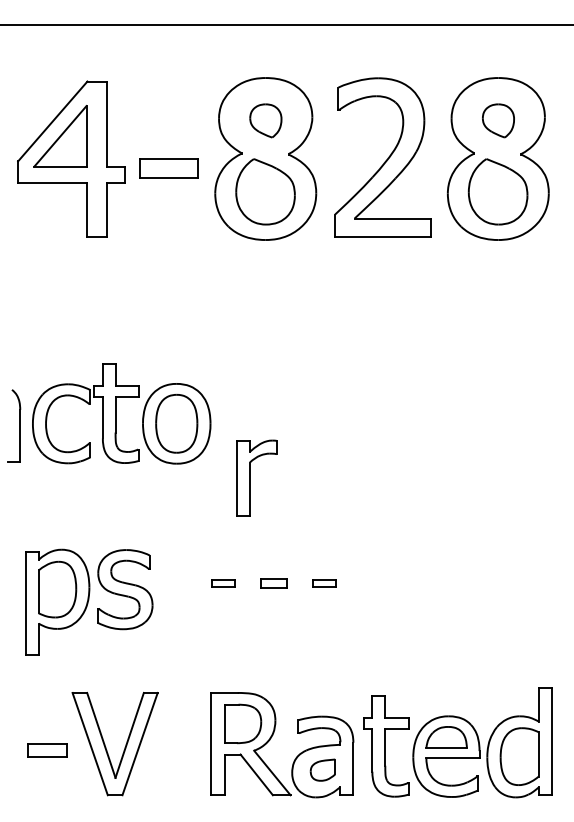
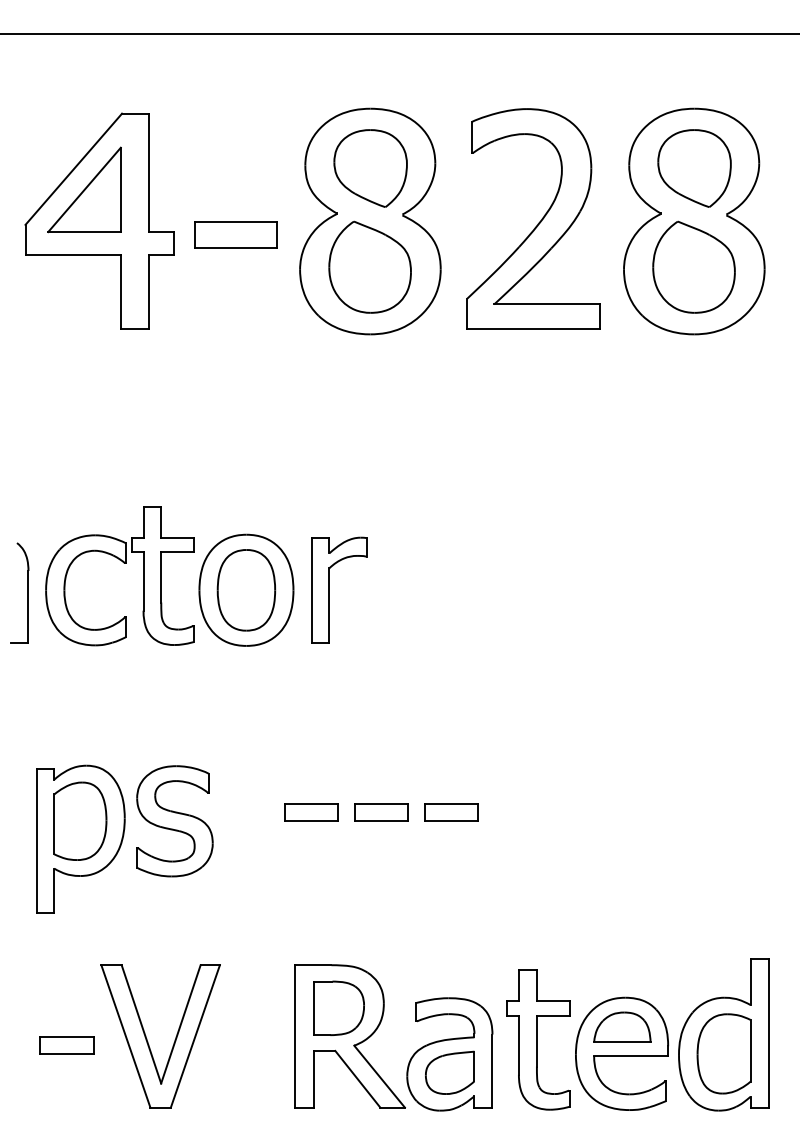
part: (265, 120) -> (370, 168), size x1.67
part: (498, 120) -> (694, 168), size x1.67
part: (250, 477) -> (329, 589), moved
part: (223, 583) -> (311, 812), size x1.67
part: (273, 583) -> (381, 812), size x1.43
part: (323, 583) -> (451, 812), size x1.67
part: (322, 770) -> (449, 1072), size x1.43

